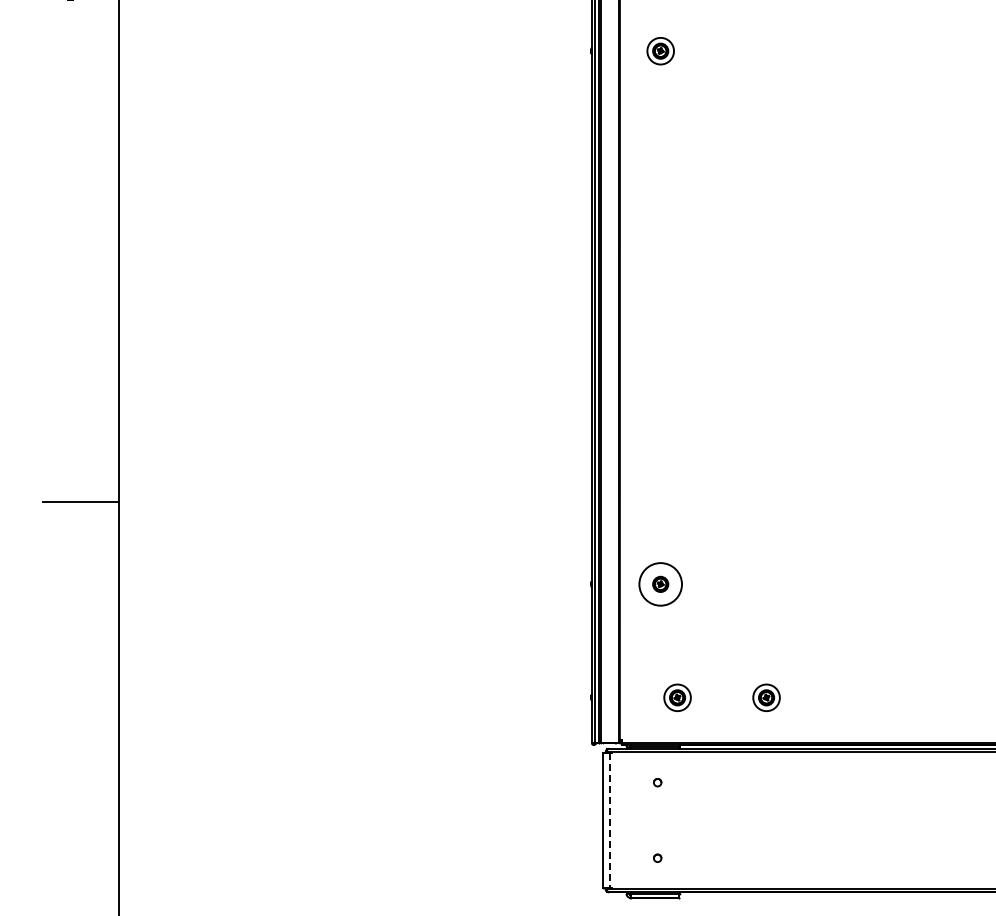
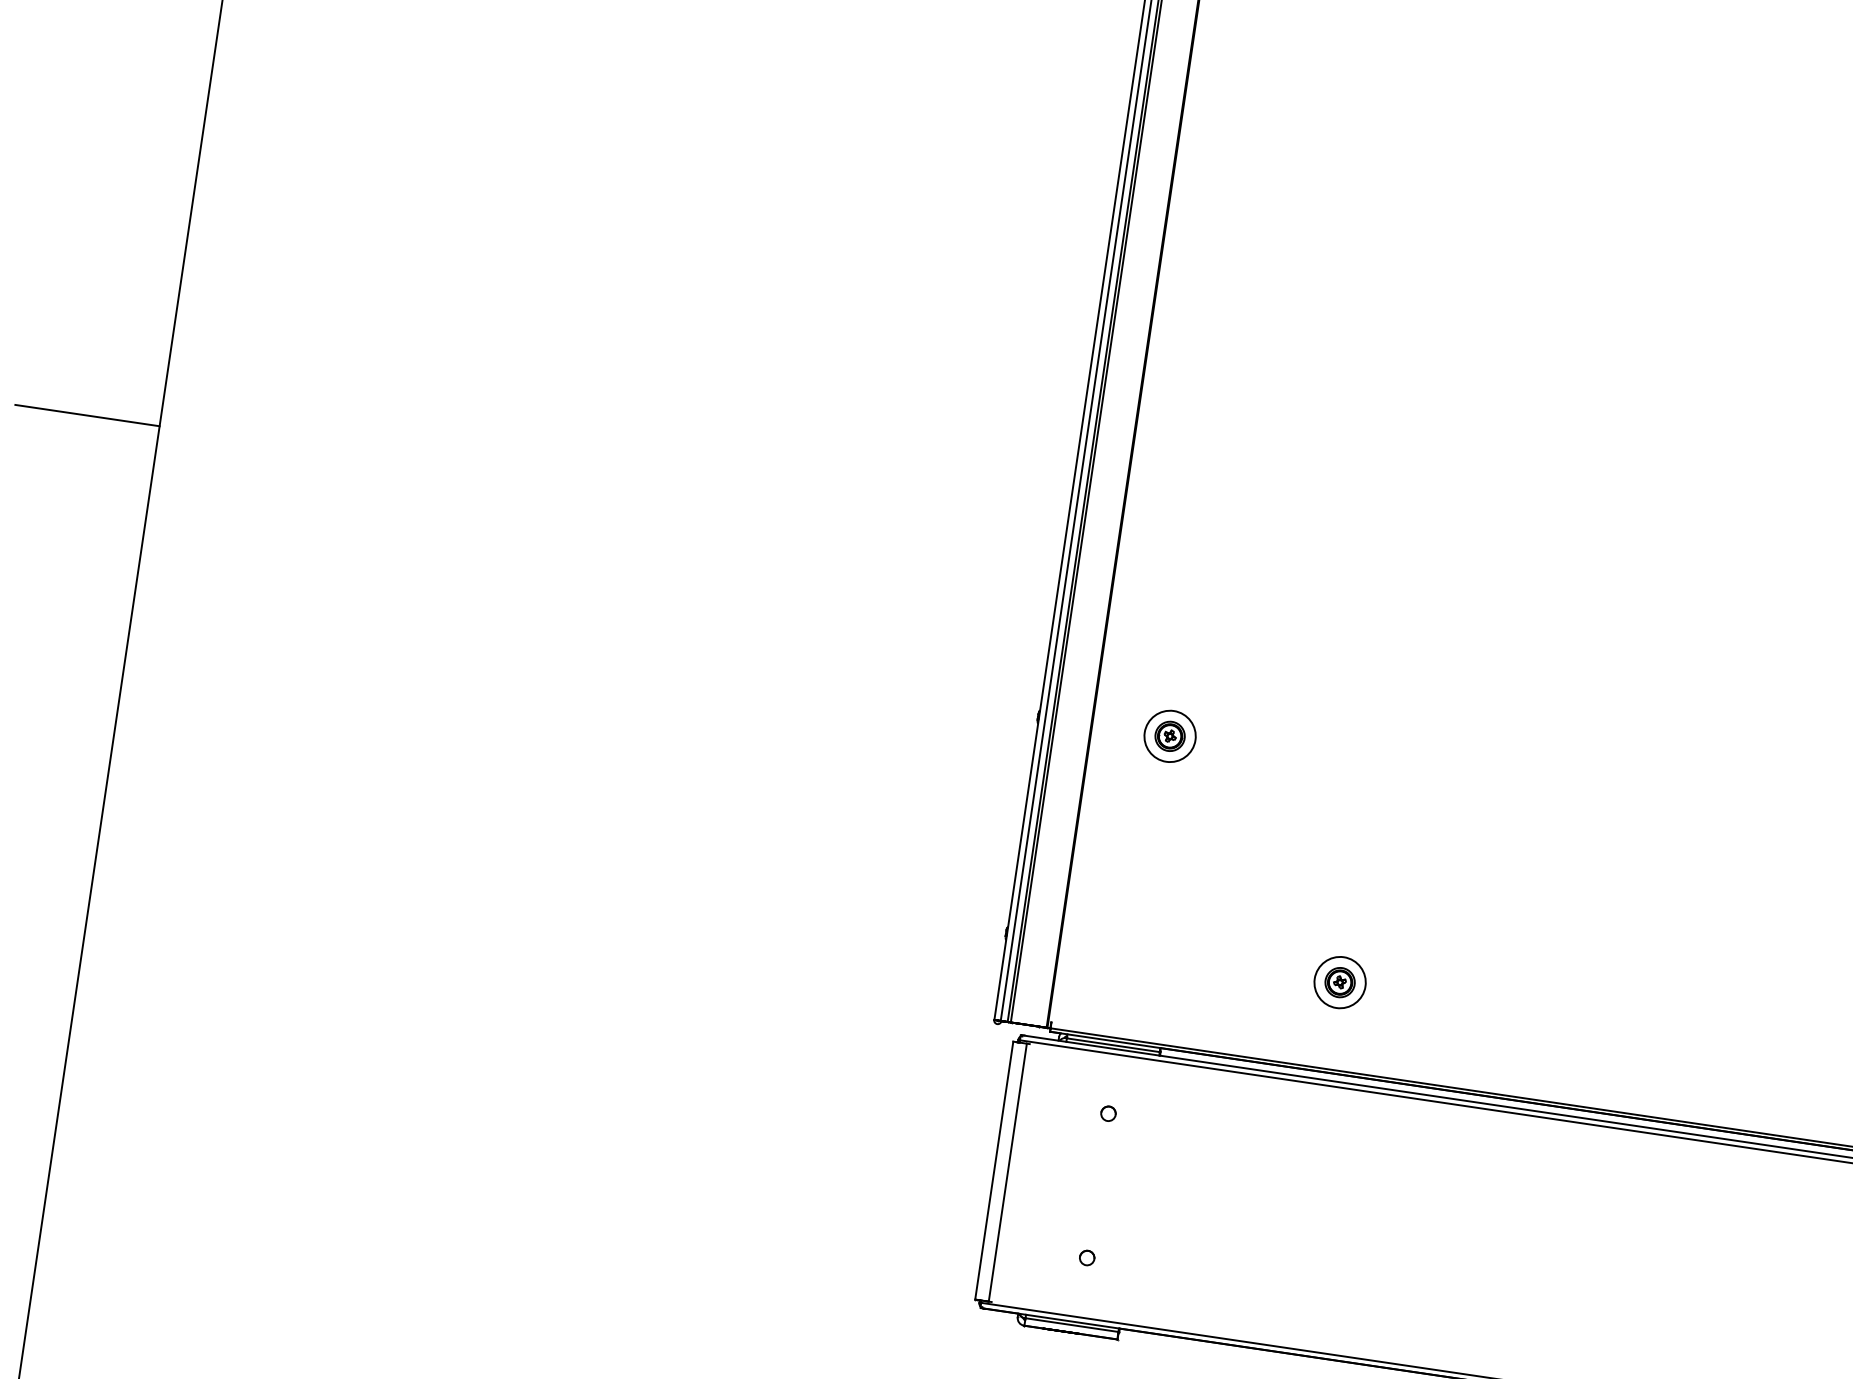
circle: (660, 584) -> (1169, 736), size x0.62
part: (677, 697) -> (1170, 956), removed
line: (610, 820) -> (1007, 1172), dashed -> solid

